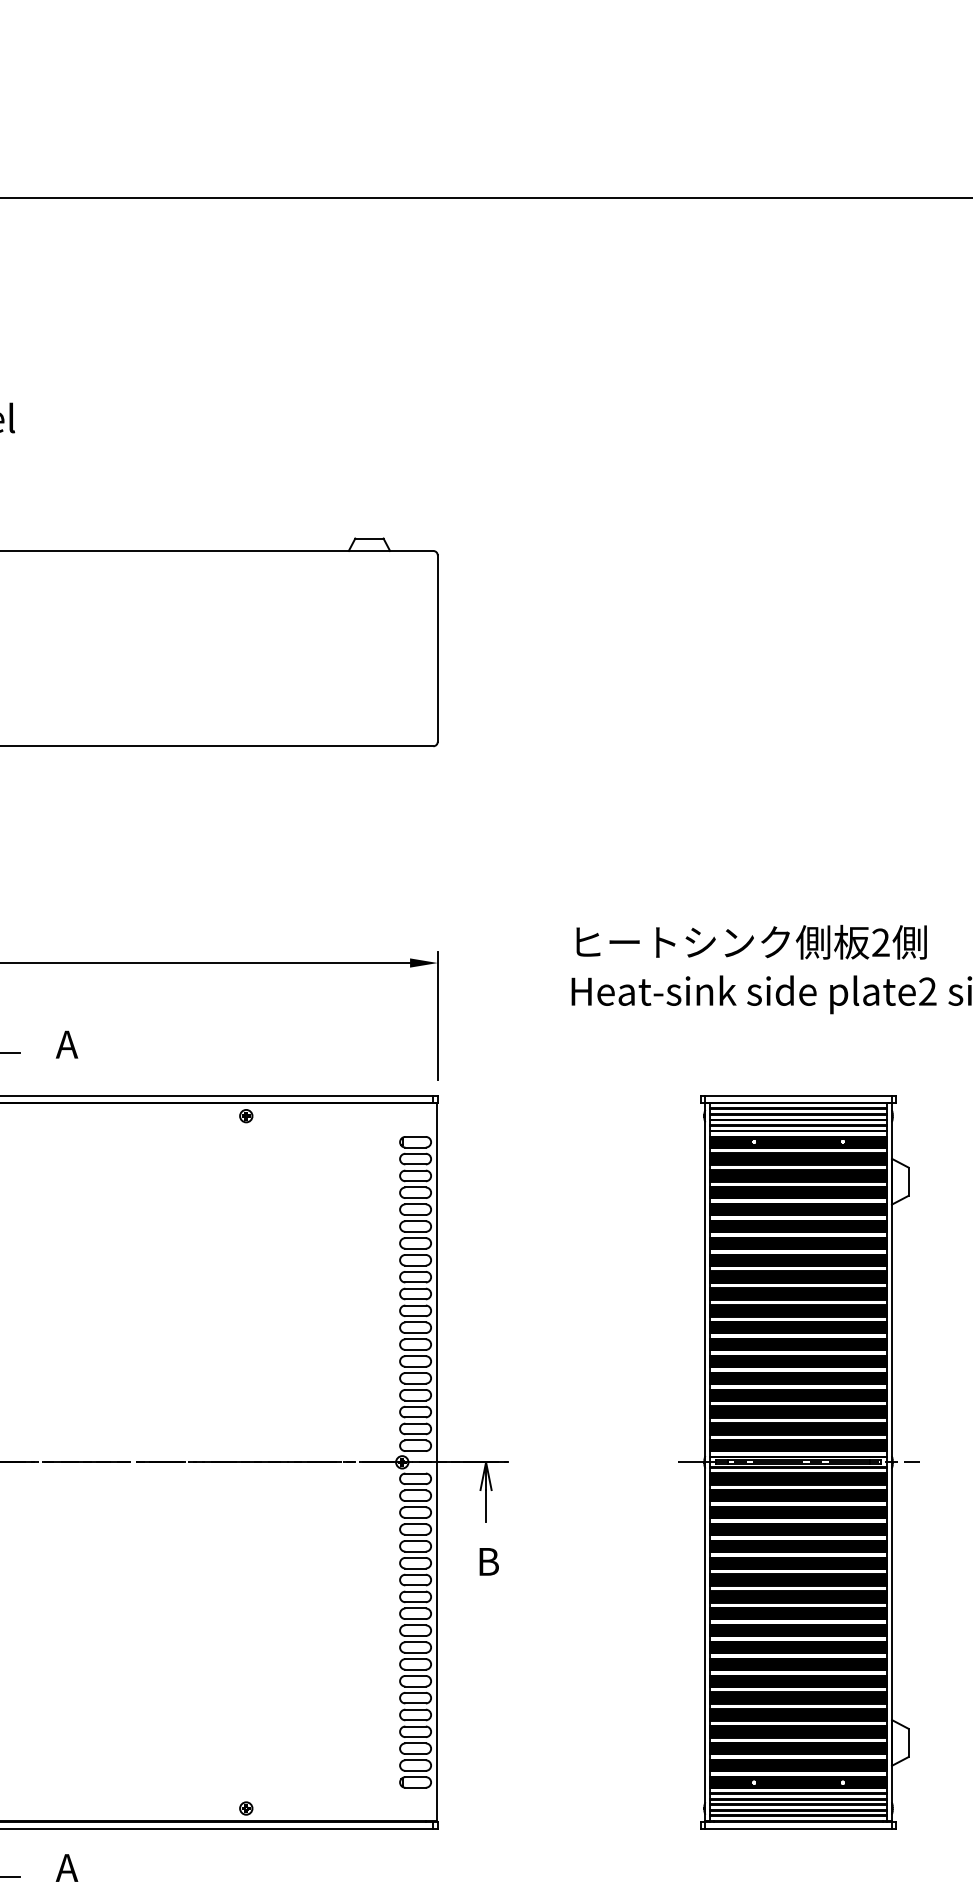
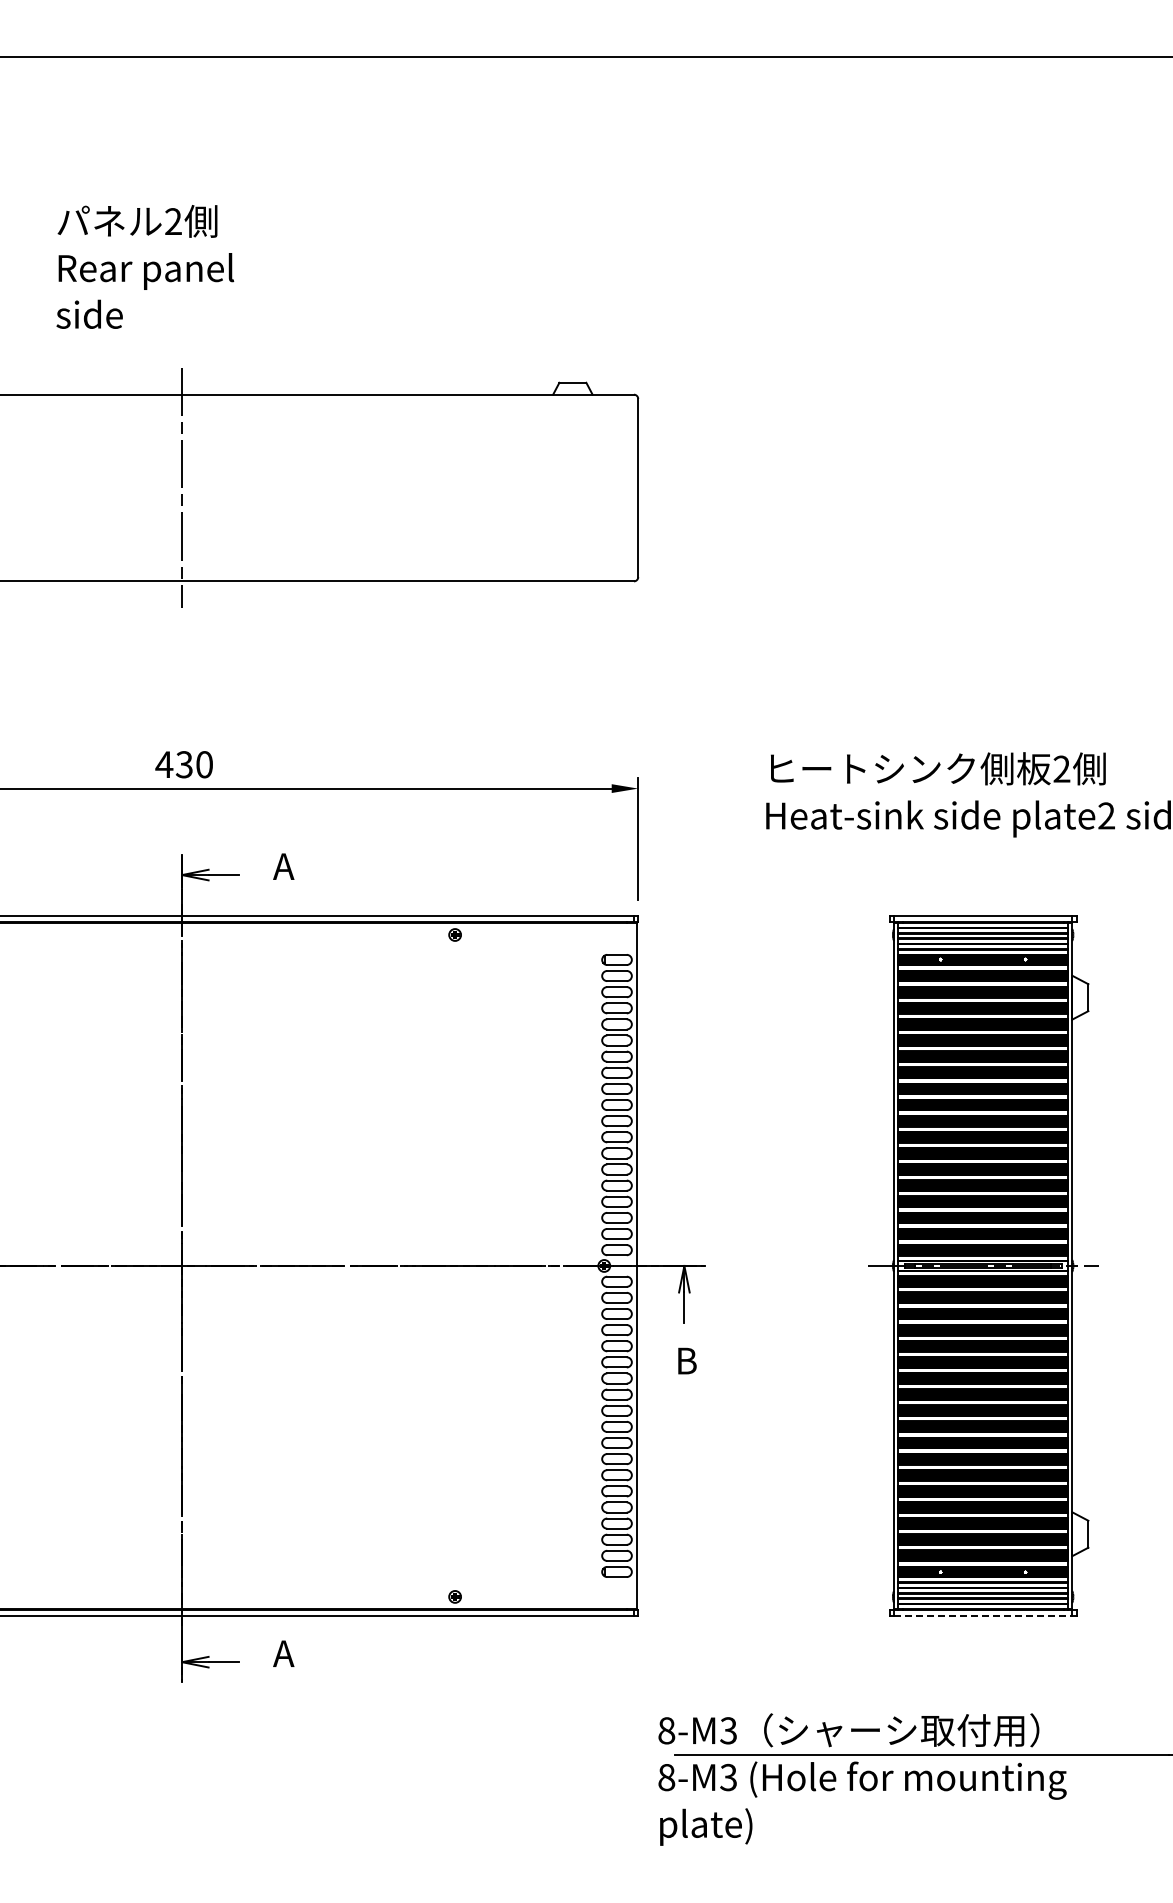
line: (798, 1828) -> (983, 1616), solid -> dashed

